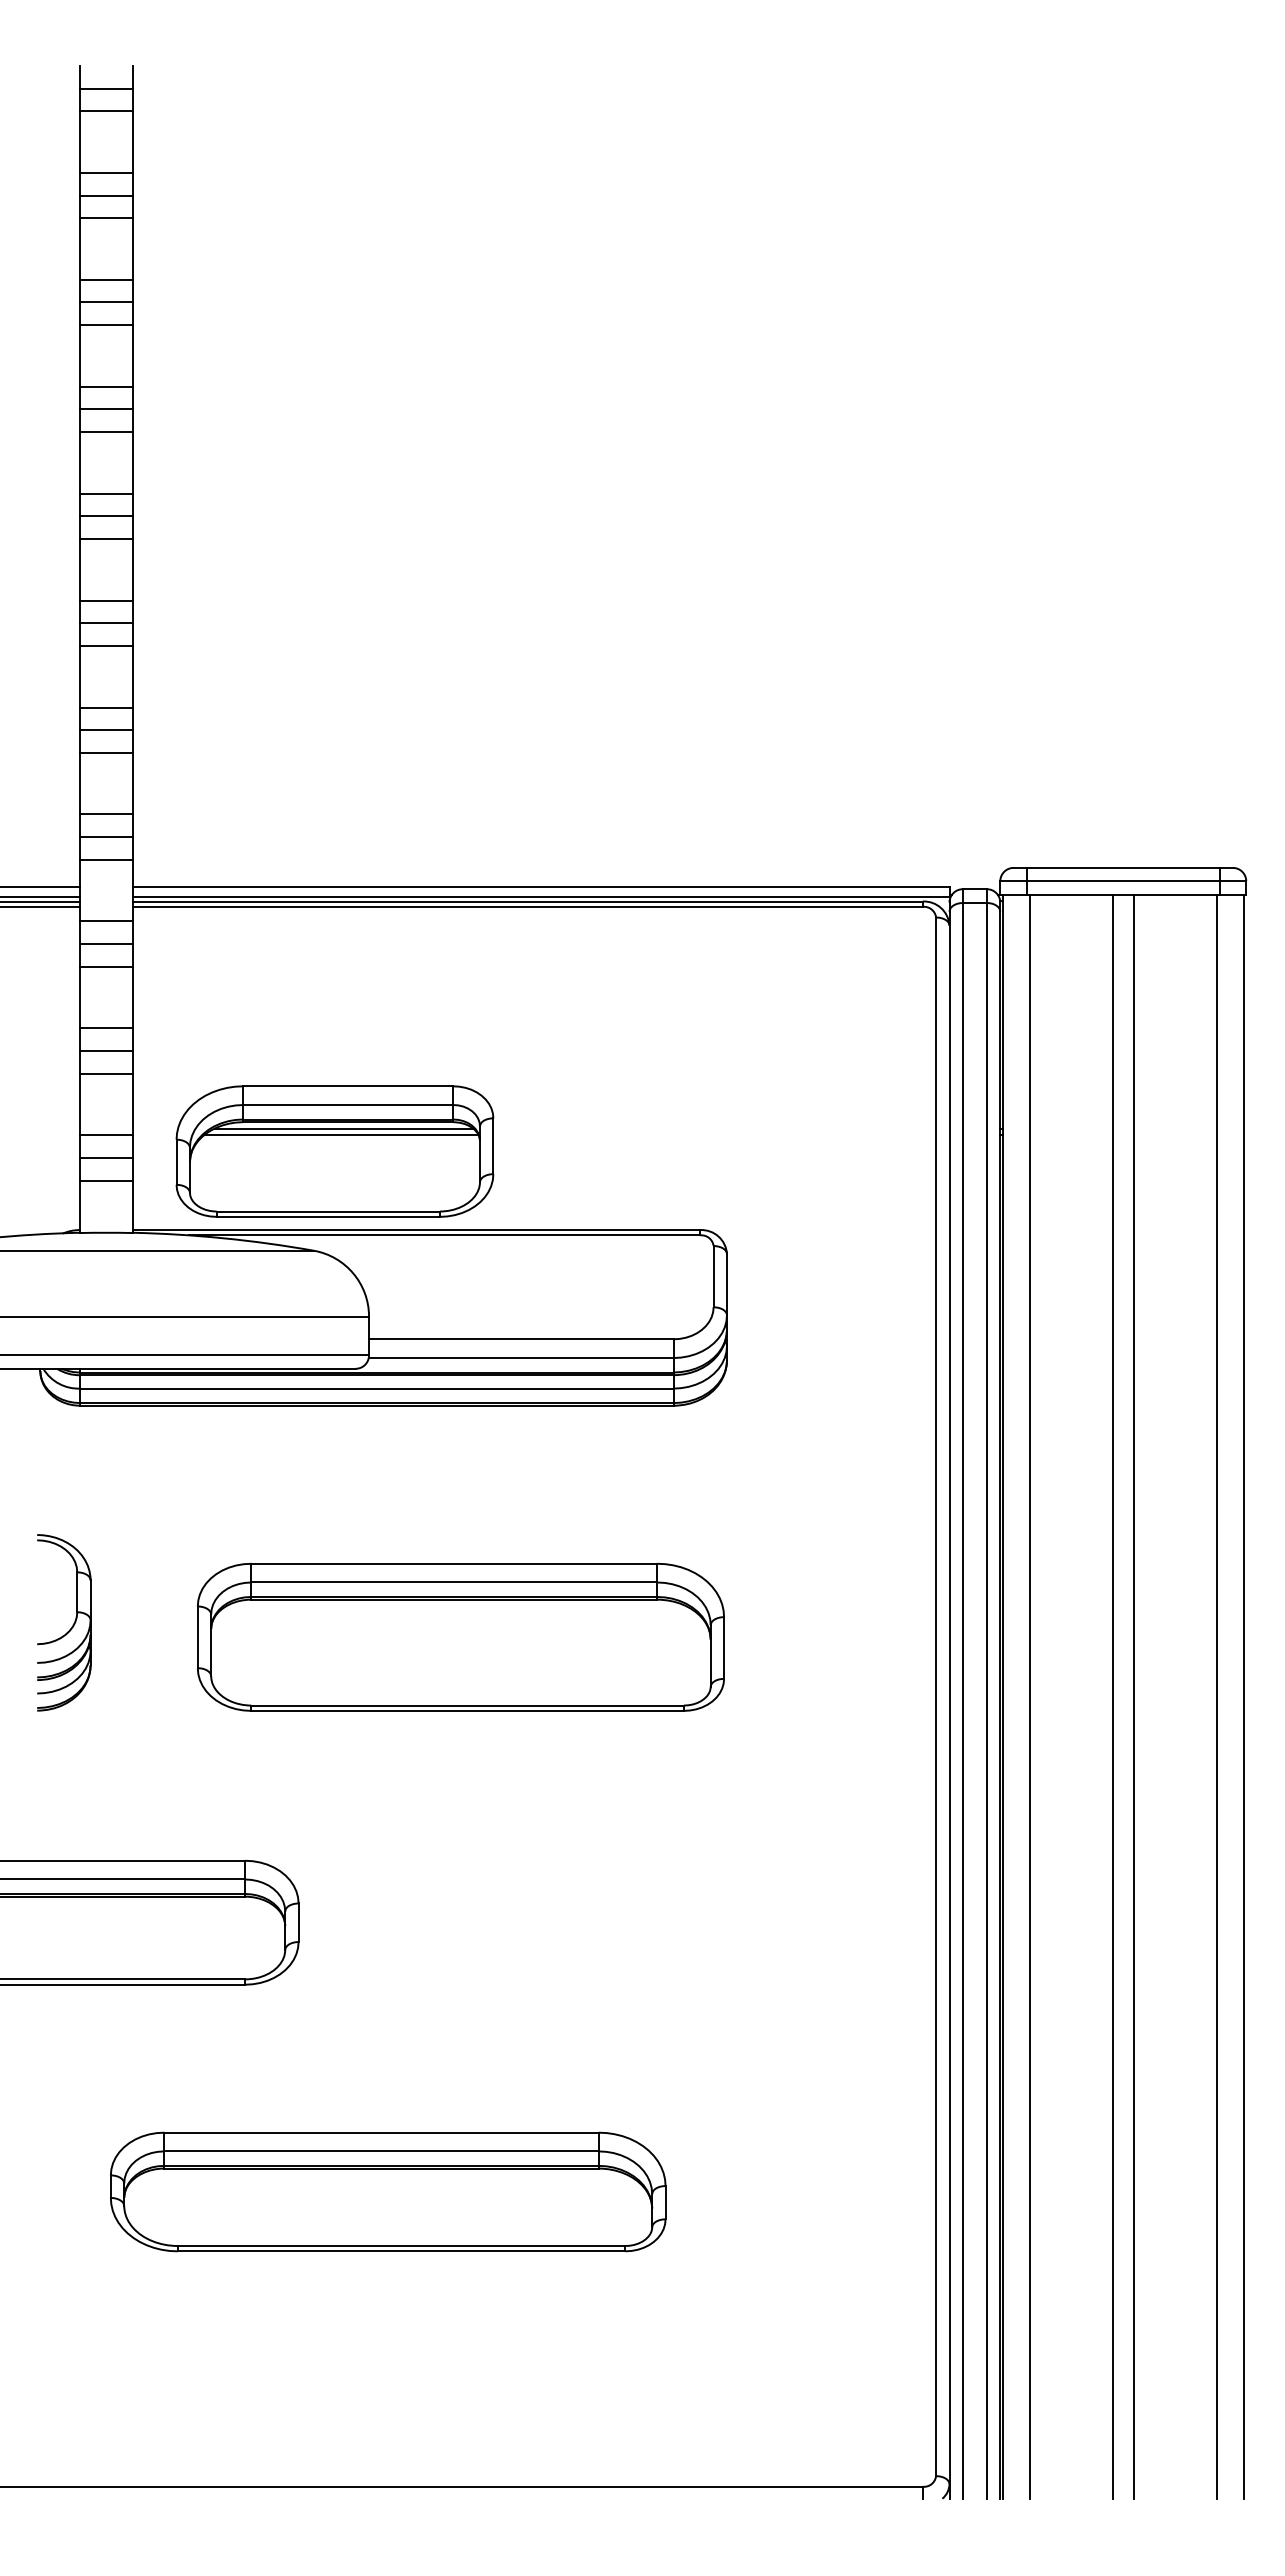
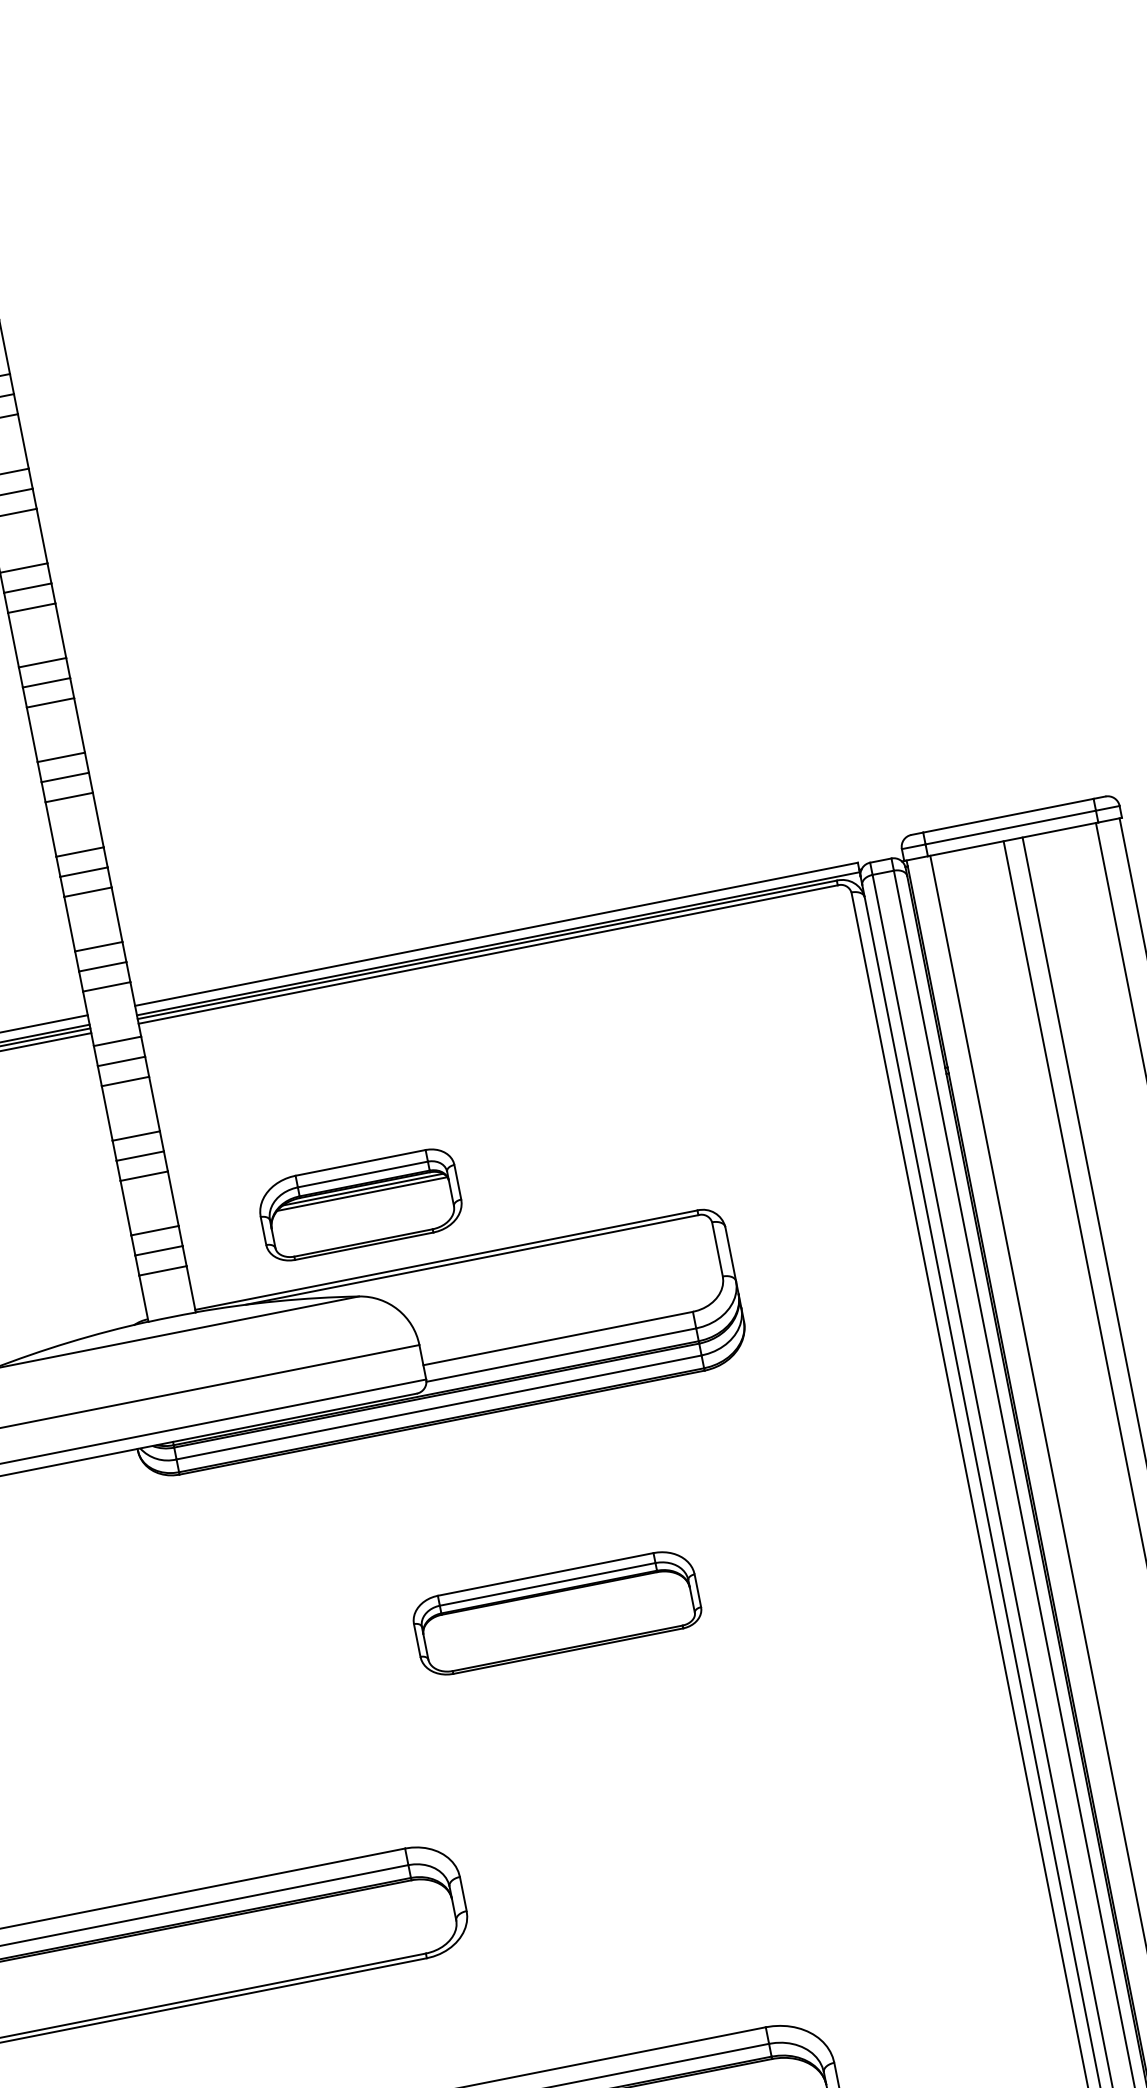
part: (334, 1151) -> (359, 1205), size x0.7
part: (71, 1626) -> (210, 1671), removed
part: (460, 1636) -> (556, 1612), size x0.6

